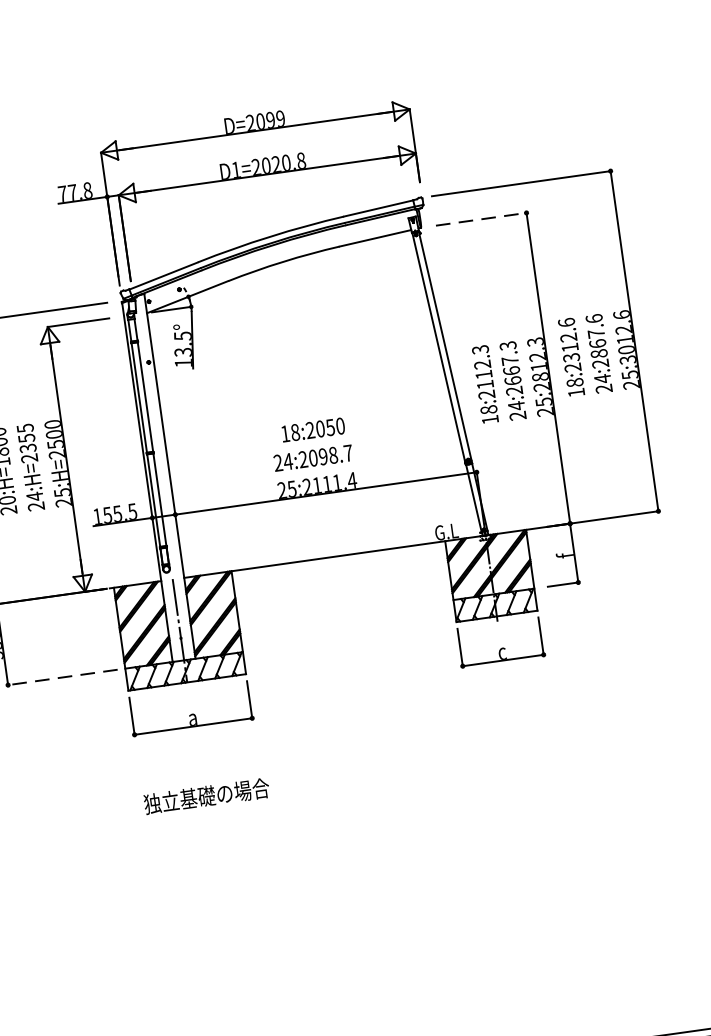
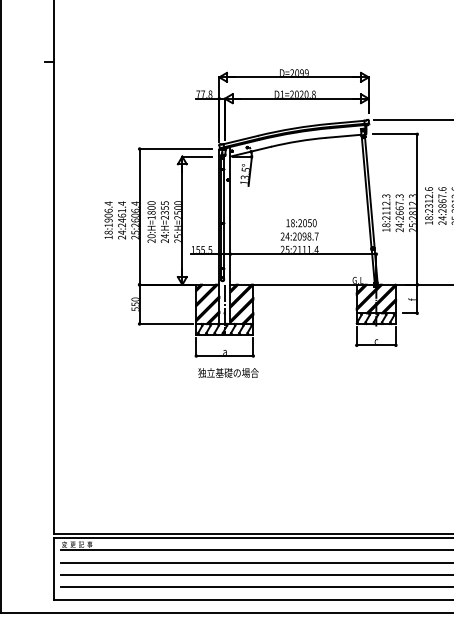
line: (481, 219) -> (395, 134), dashed -> solid
line: (63, 676) -> (166, 323), dashed -> solid
text: (206, 795) -> (228, 372), moved

